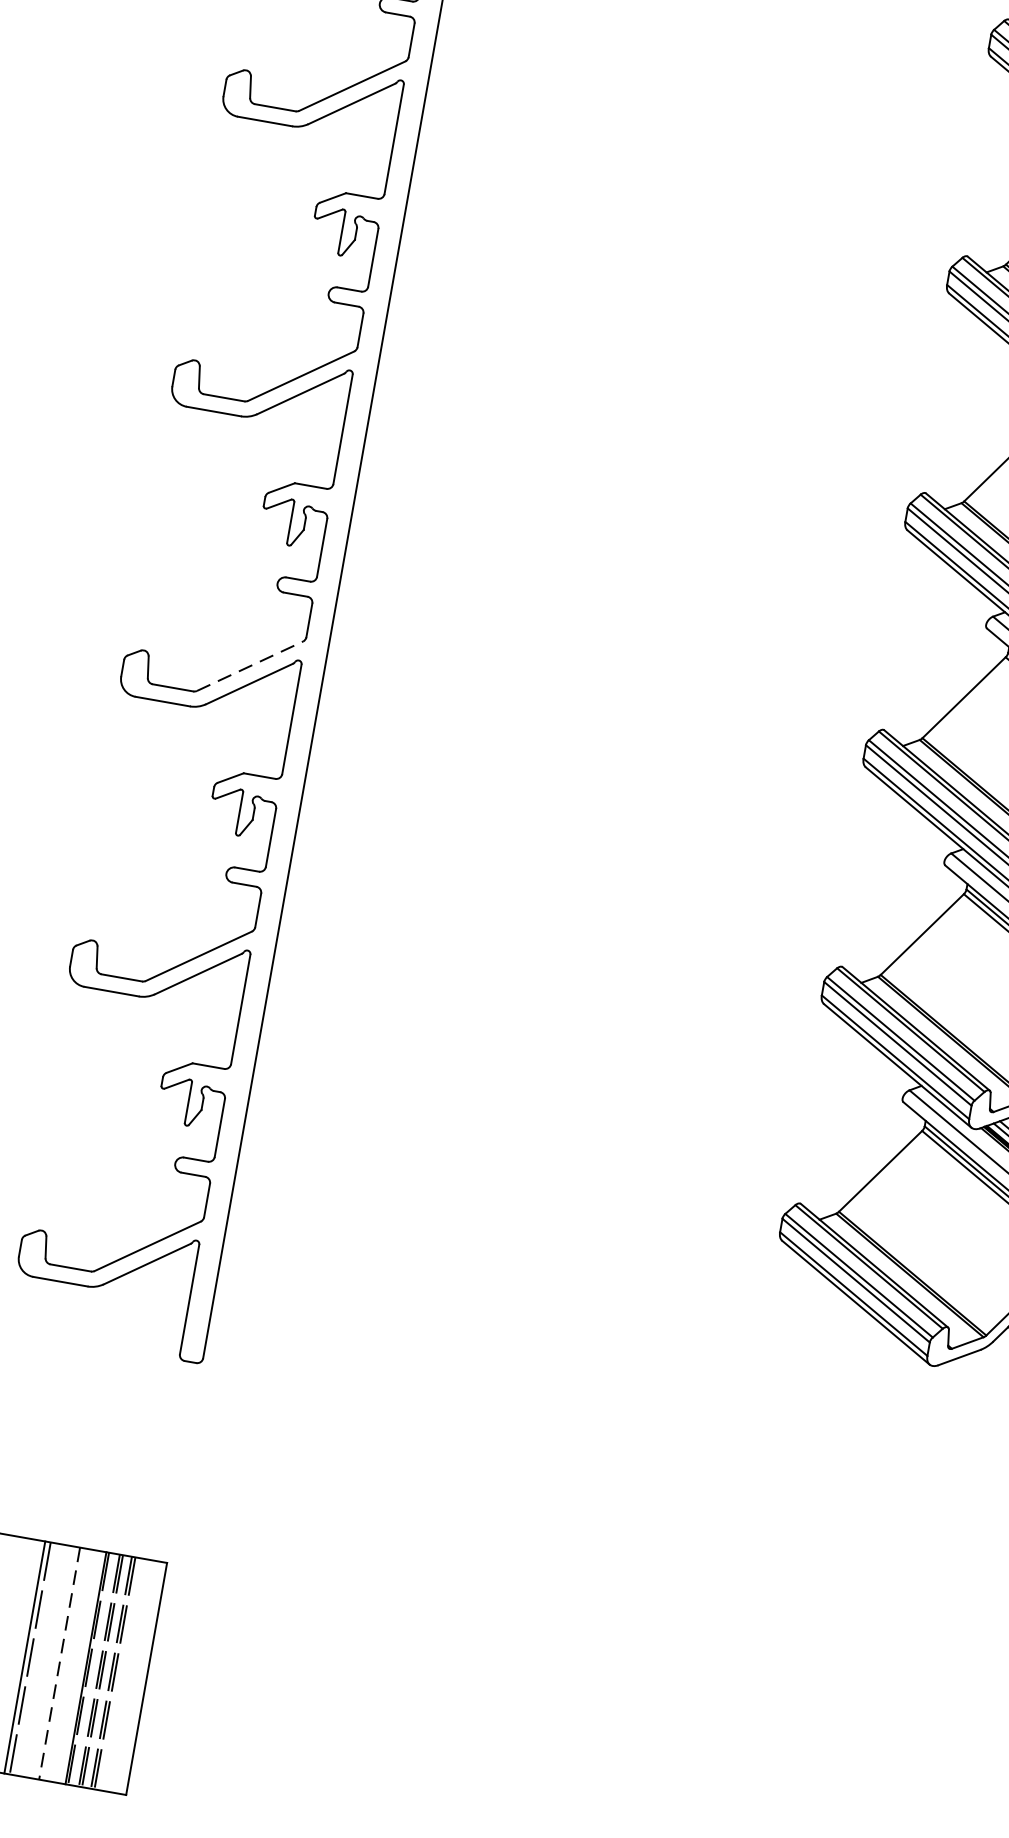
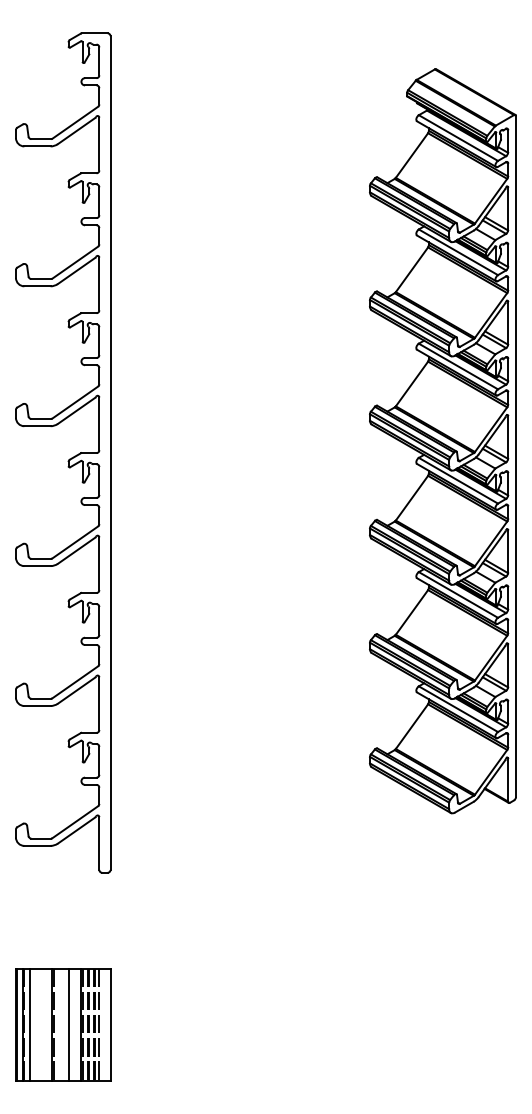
line: (250, 666) -> (75, 542), dashed -> solid
line: (59, 1663) -> (68, 1024), dashed -> solid
line: (123, 1674) -> (99, 1024), added

